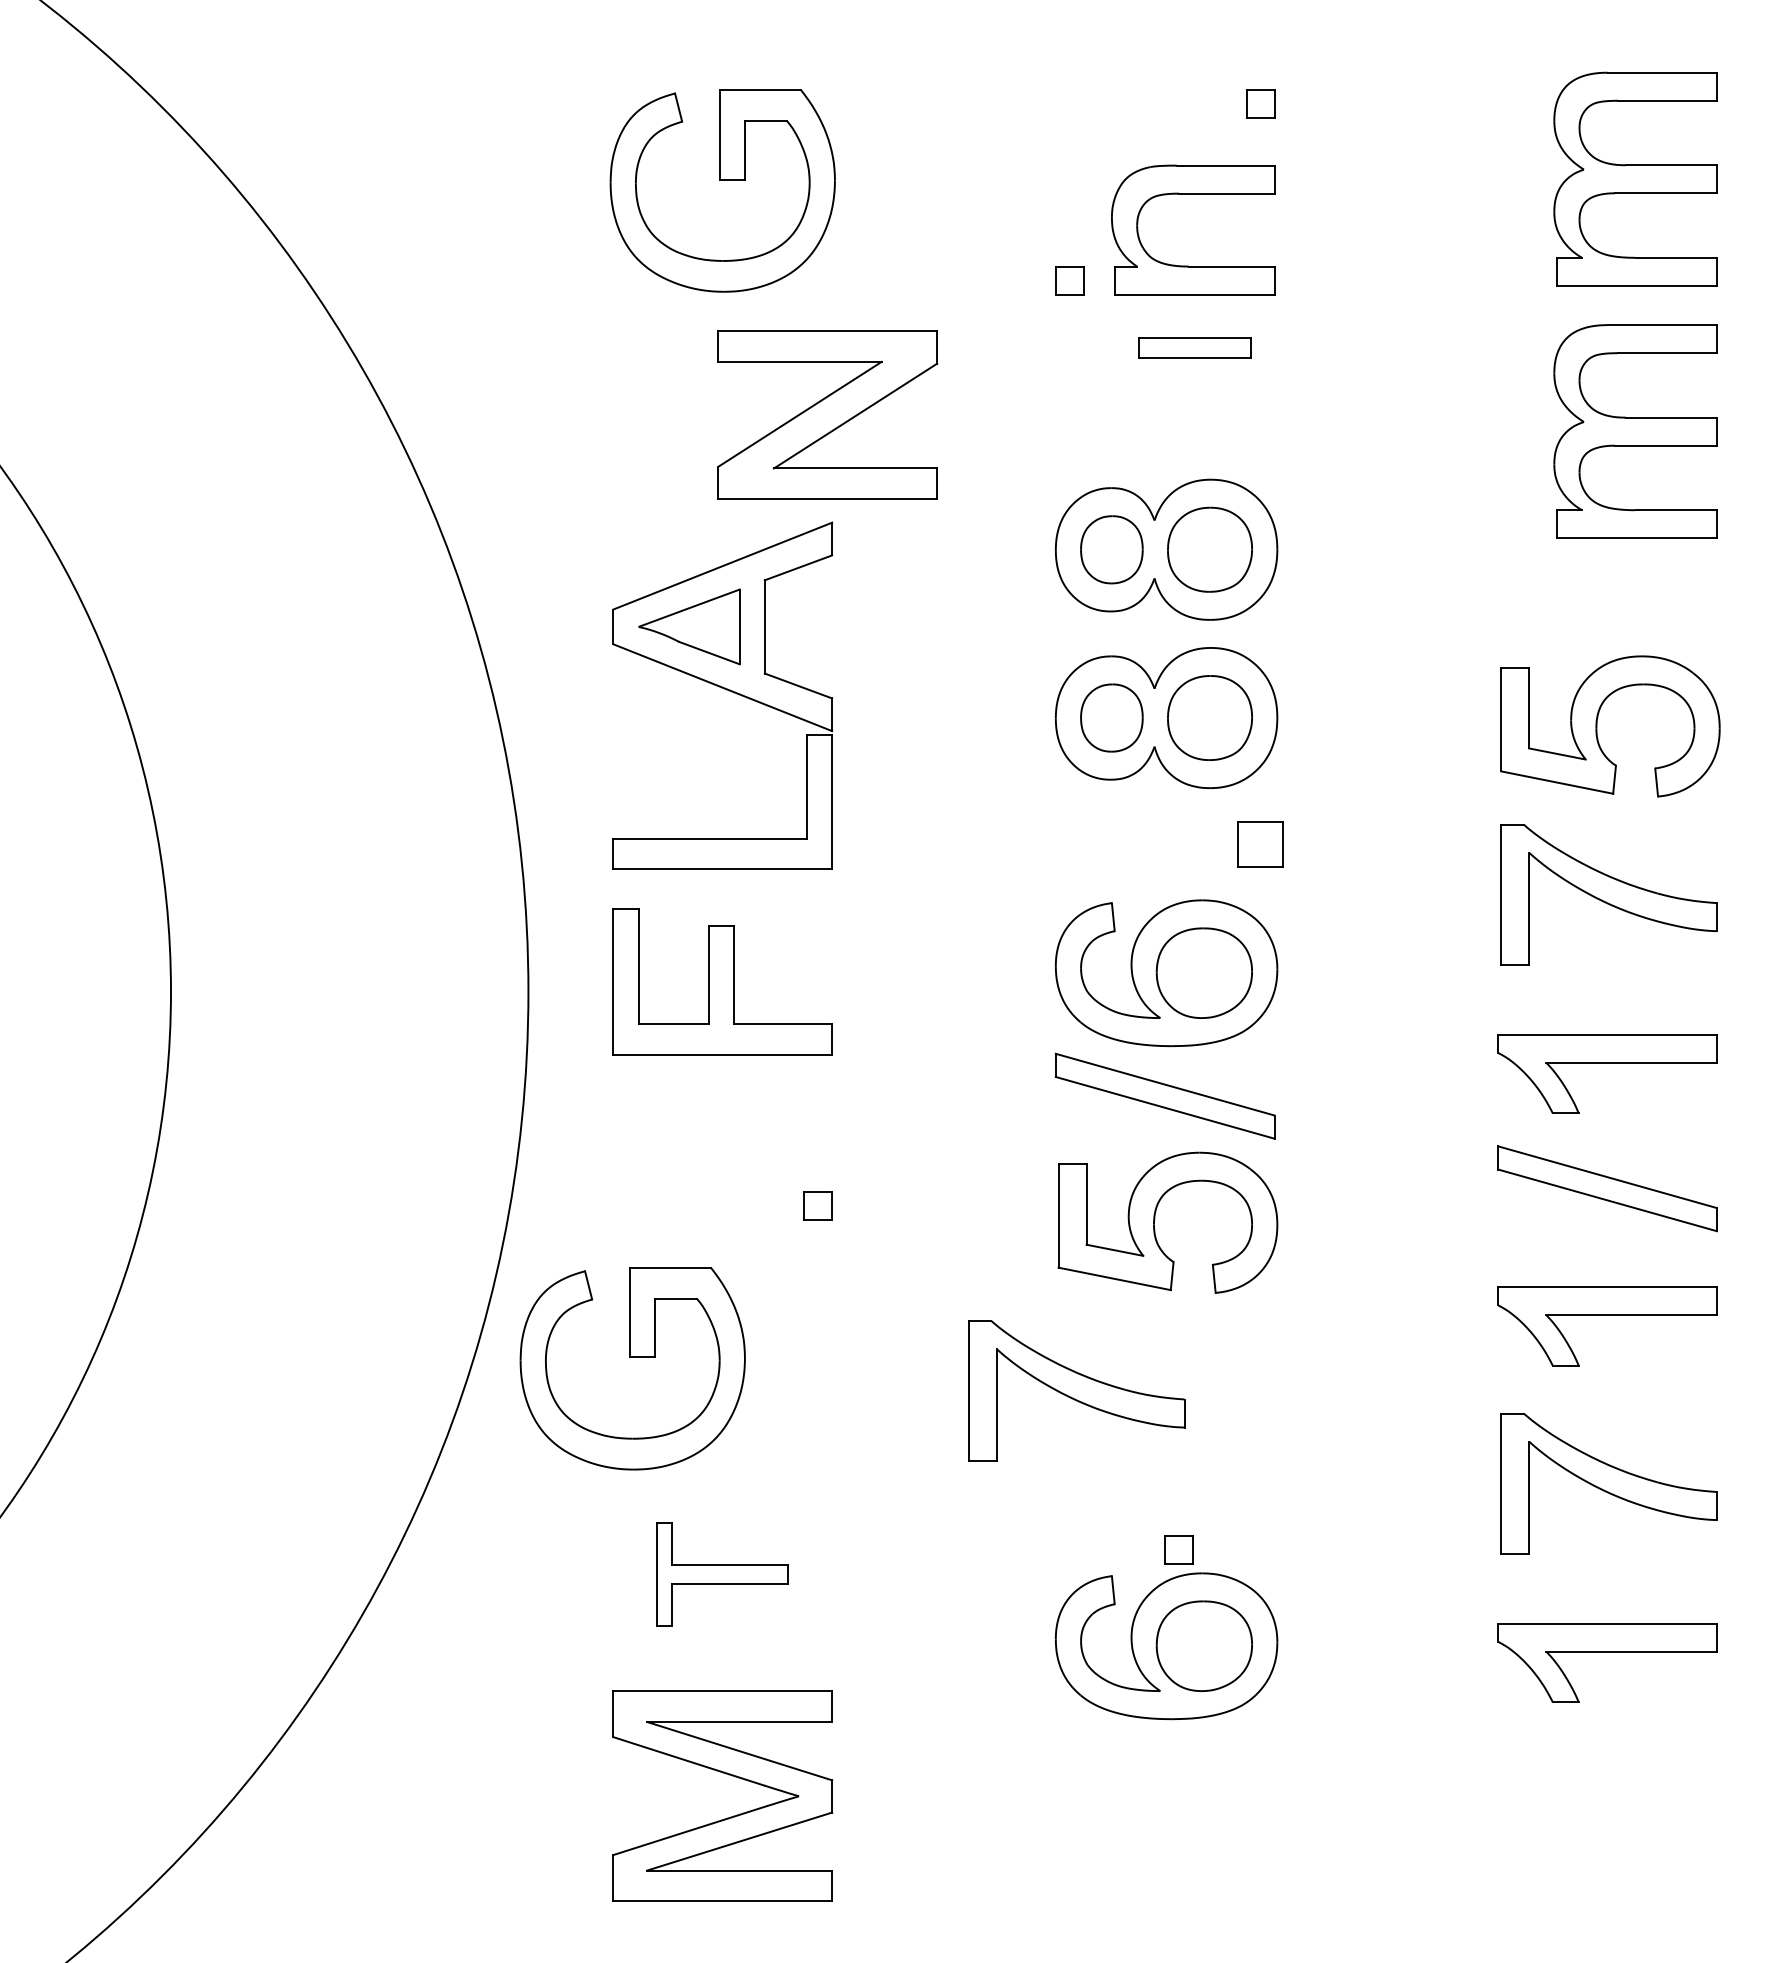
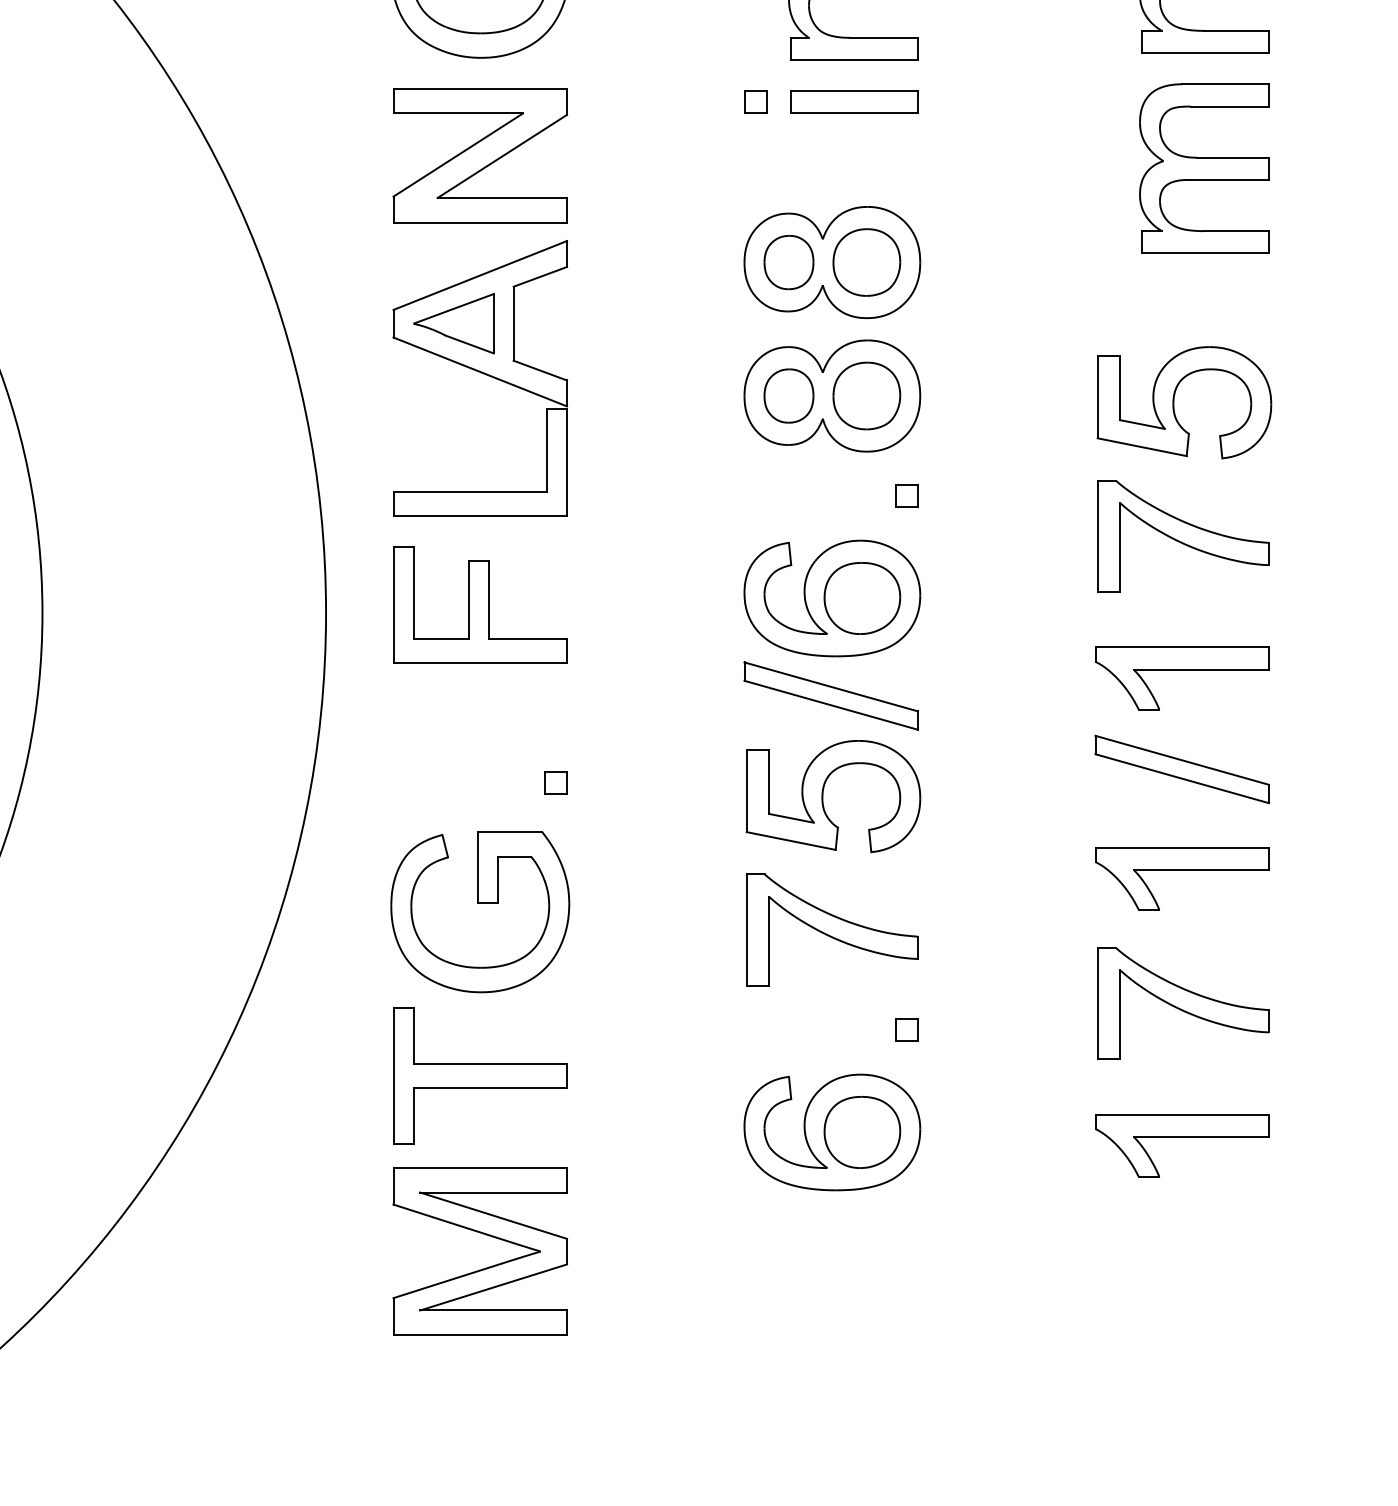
part: (1069, 280) -> (755, 102), moved
part: (1194, 347) -> (854, 102), size x1.43
part: (827, 414) -> (480, 155), moved
part: (1260, 843) -> (906, 495), size x0.62
part: (632, 1357) -> (480, 903), moved
part: (1076, 1390) -> (832, 929), moved
part: (1178, 1549) -> (906, 1029), moved
part: (722, 1574) -> (480, 1075), size x1.67

